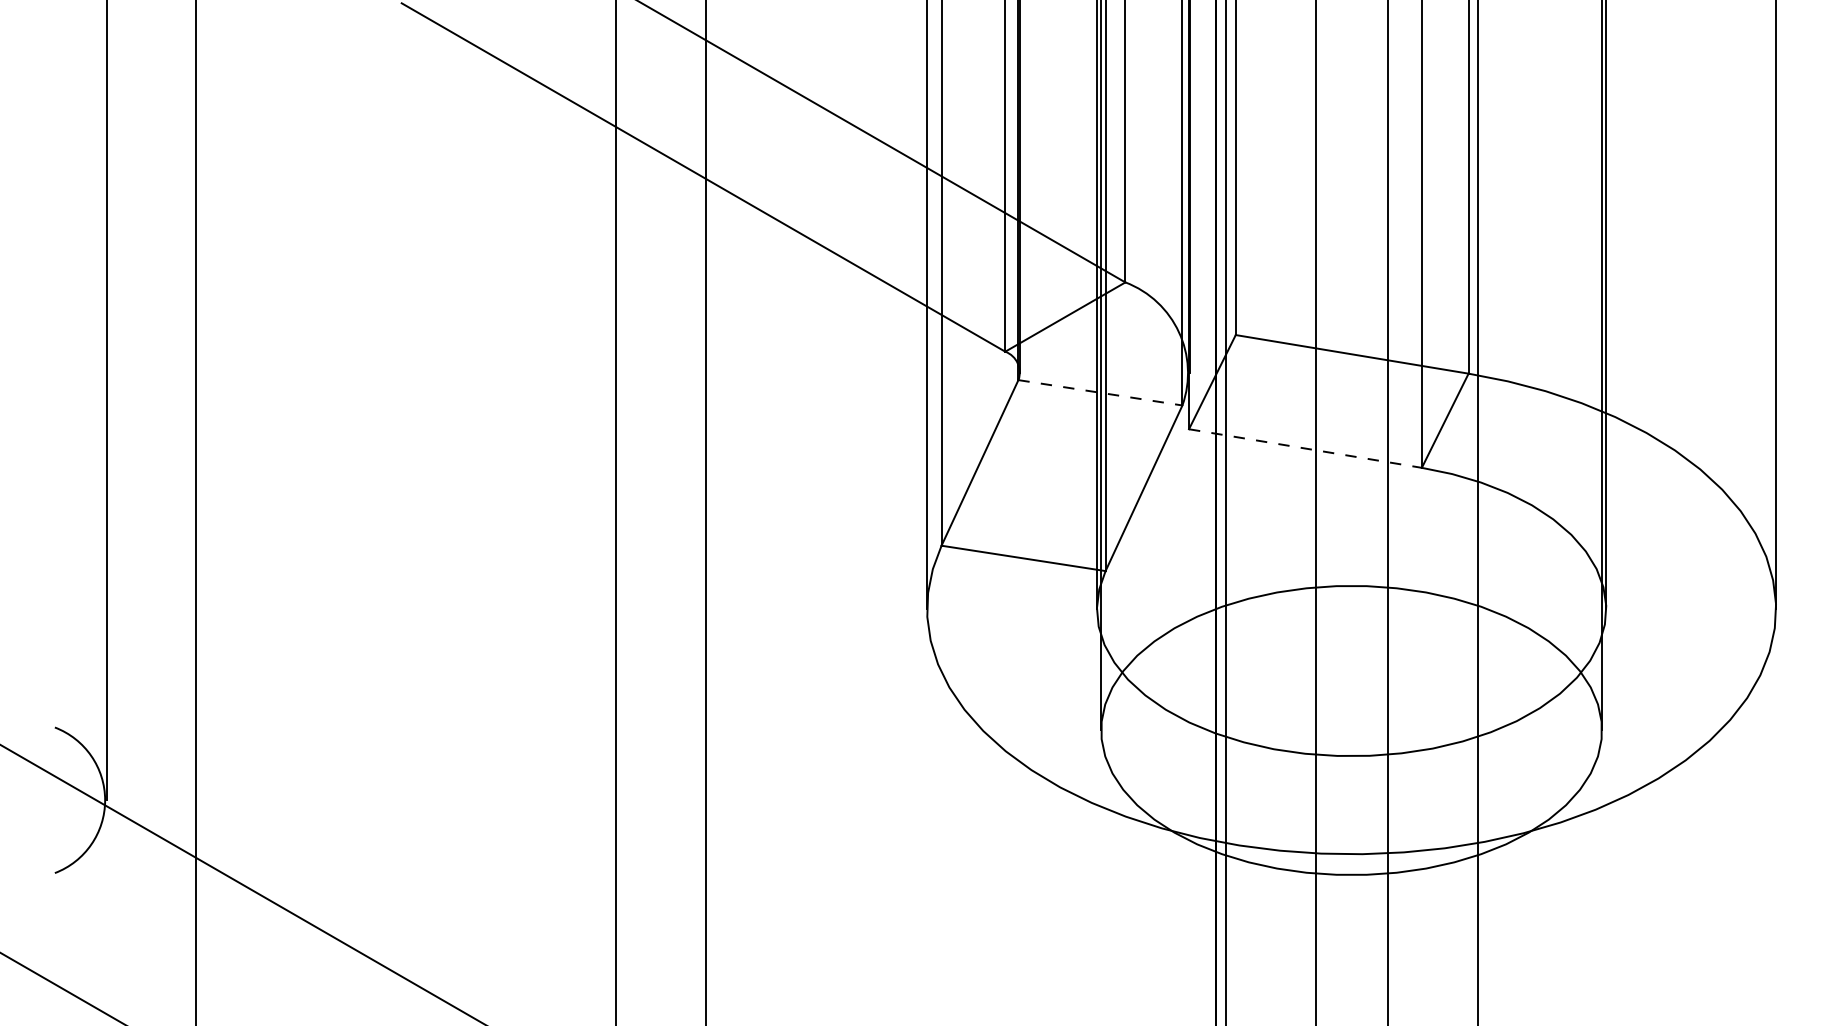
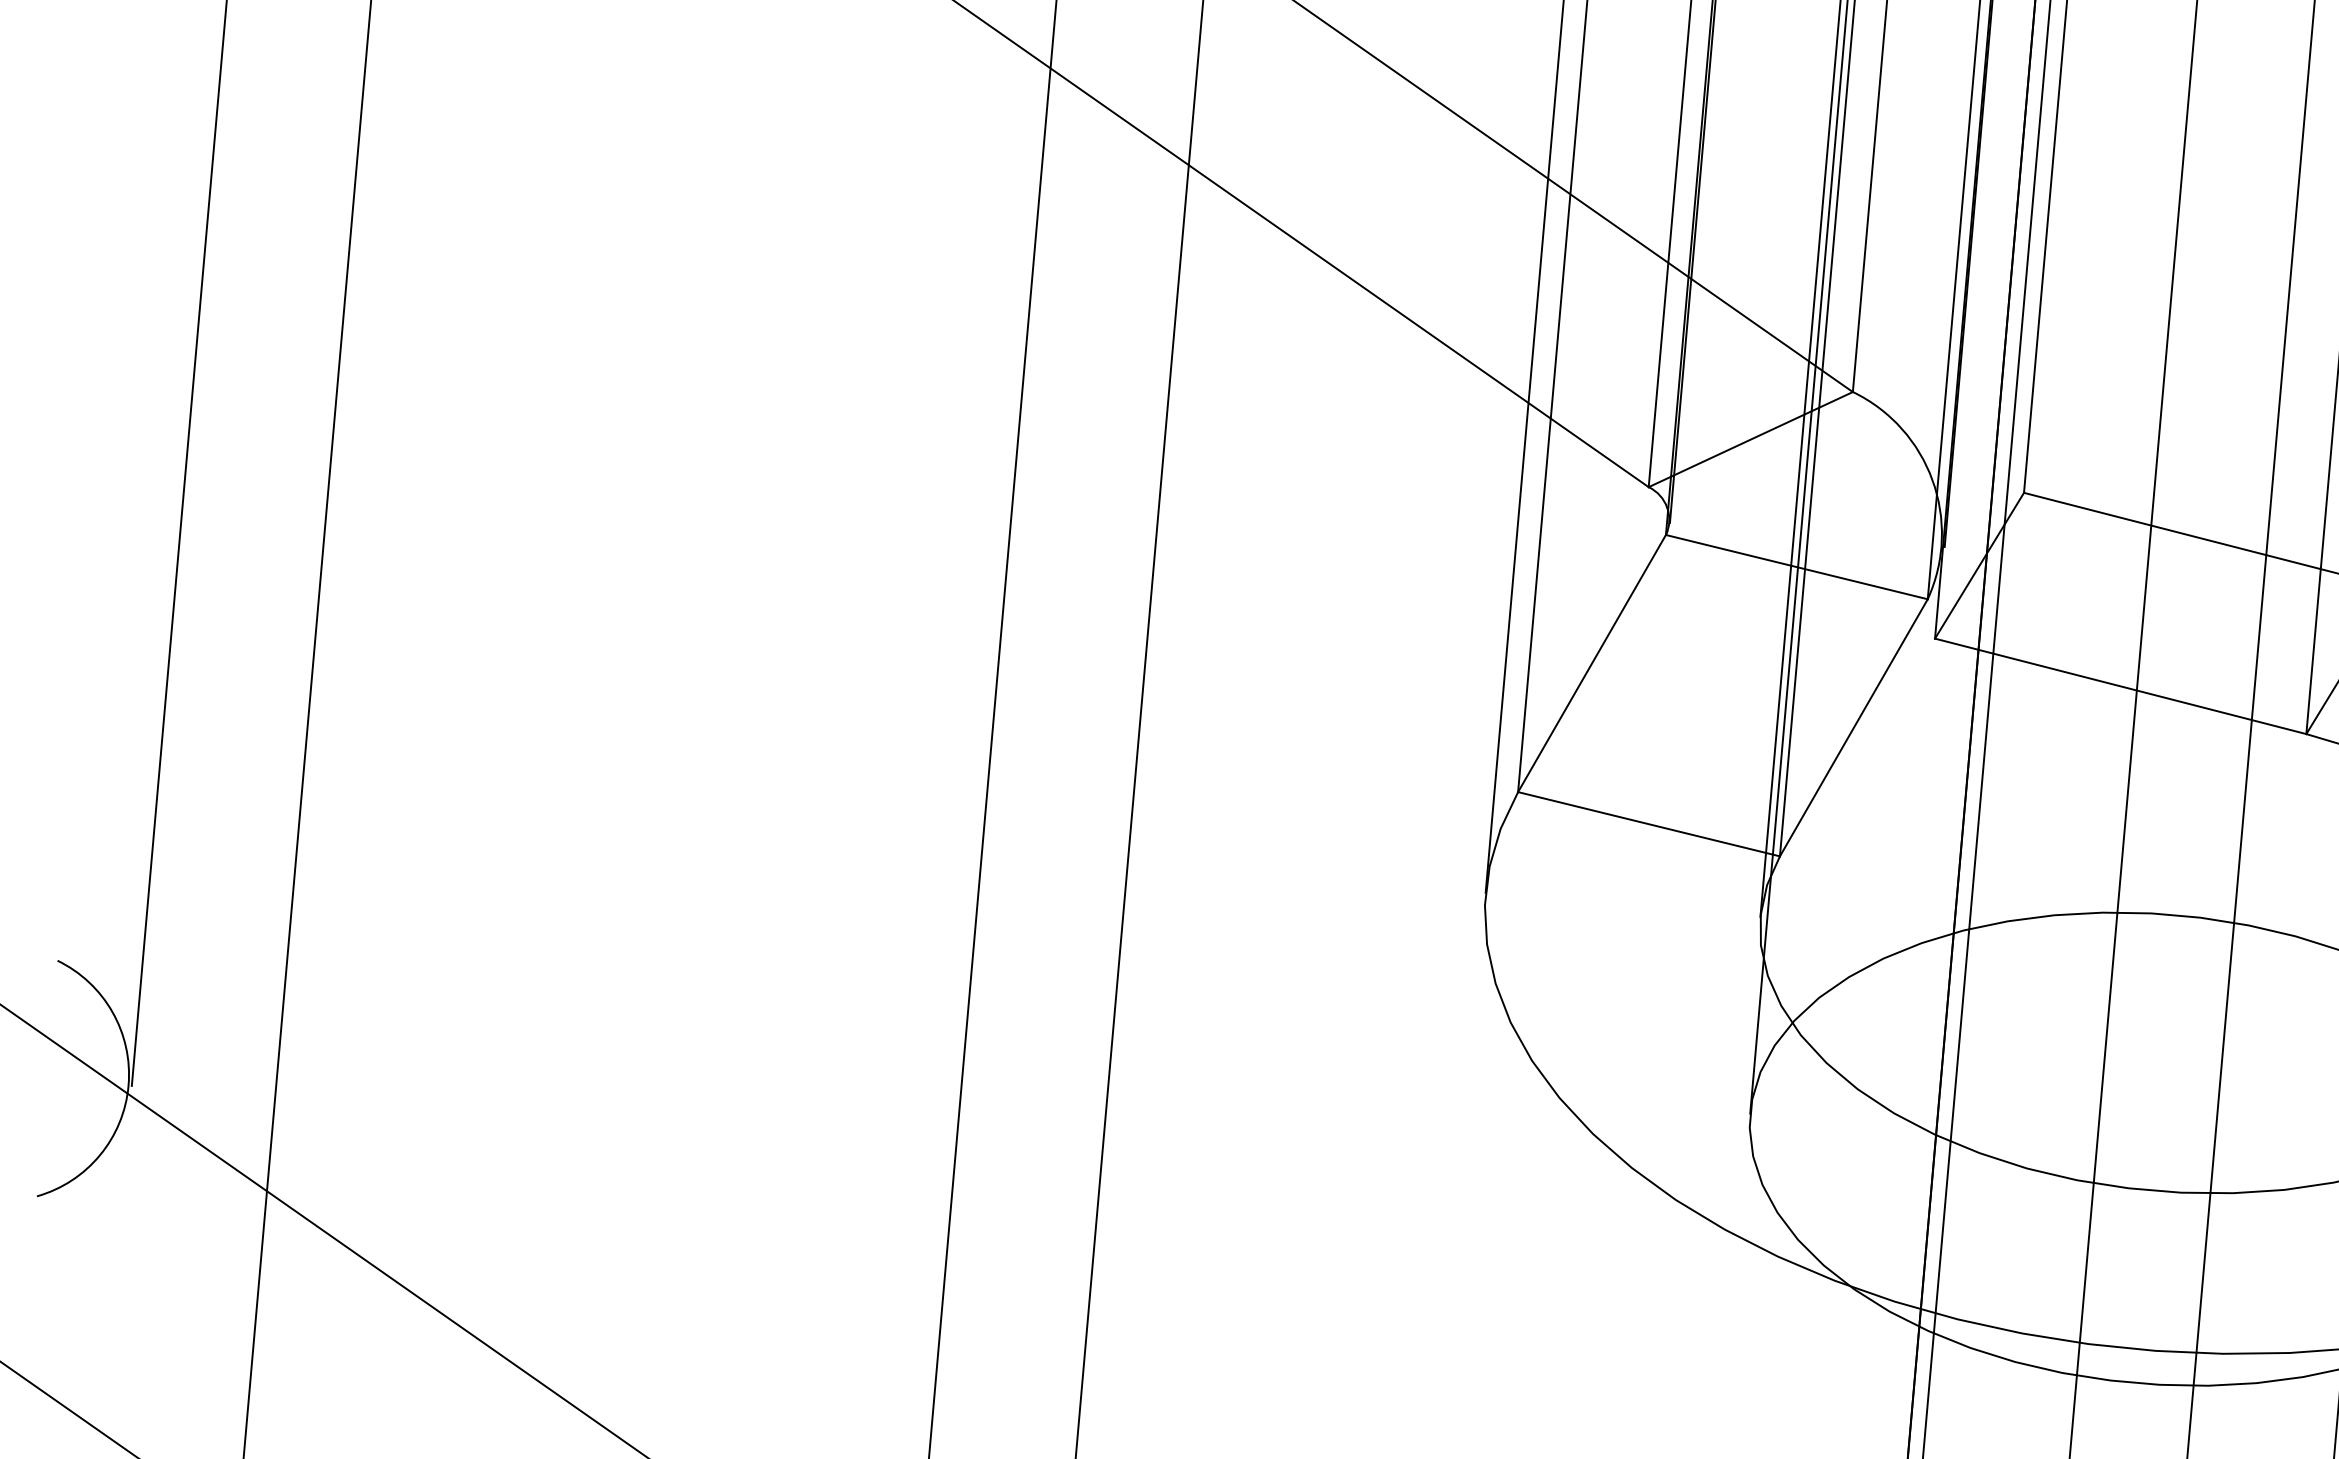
line: (1100, 392) -> (1796, 566), dashed -> solid
line: (1305, 448) -> (2120, 686), dashed -> solid

